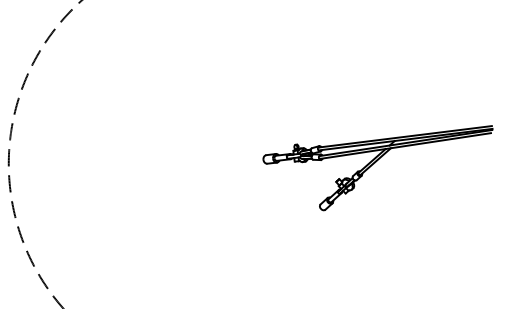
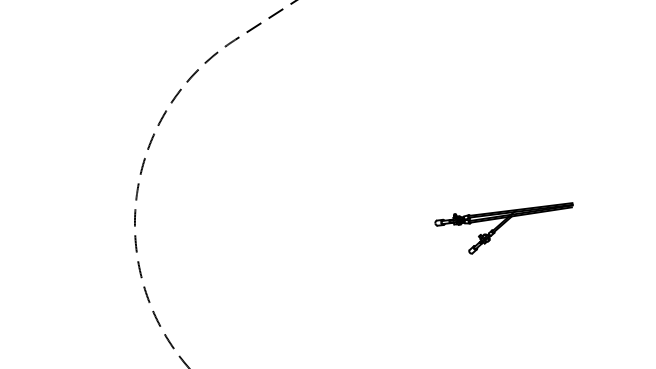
part: (377, 168) -> (503, 228), size x0.6

